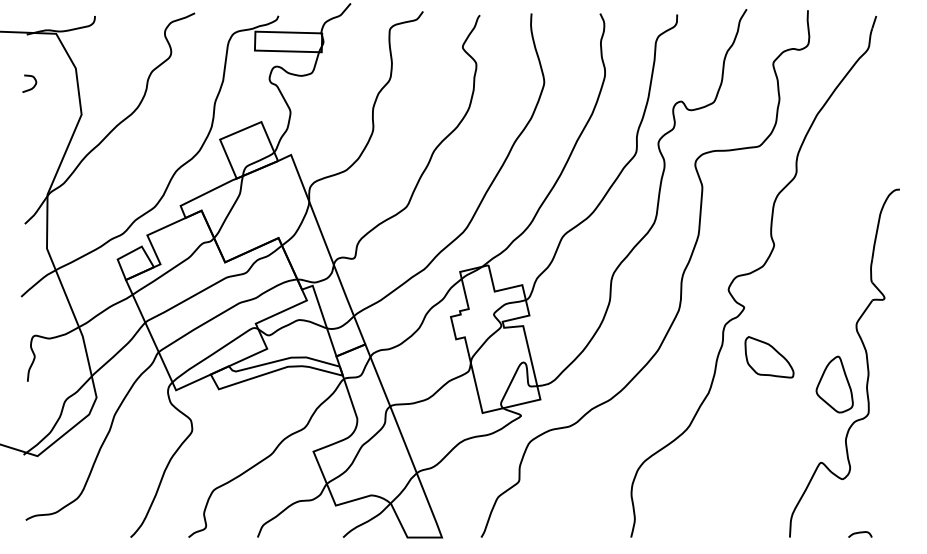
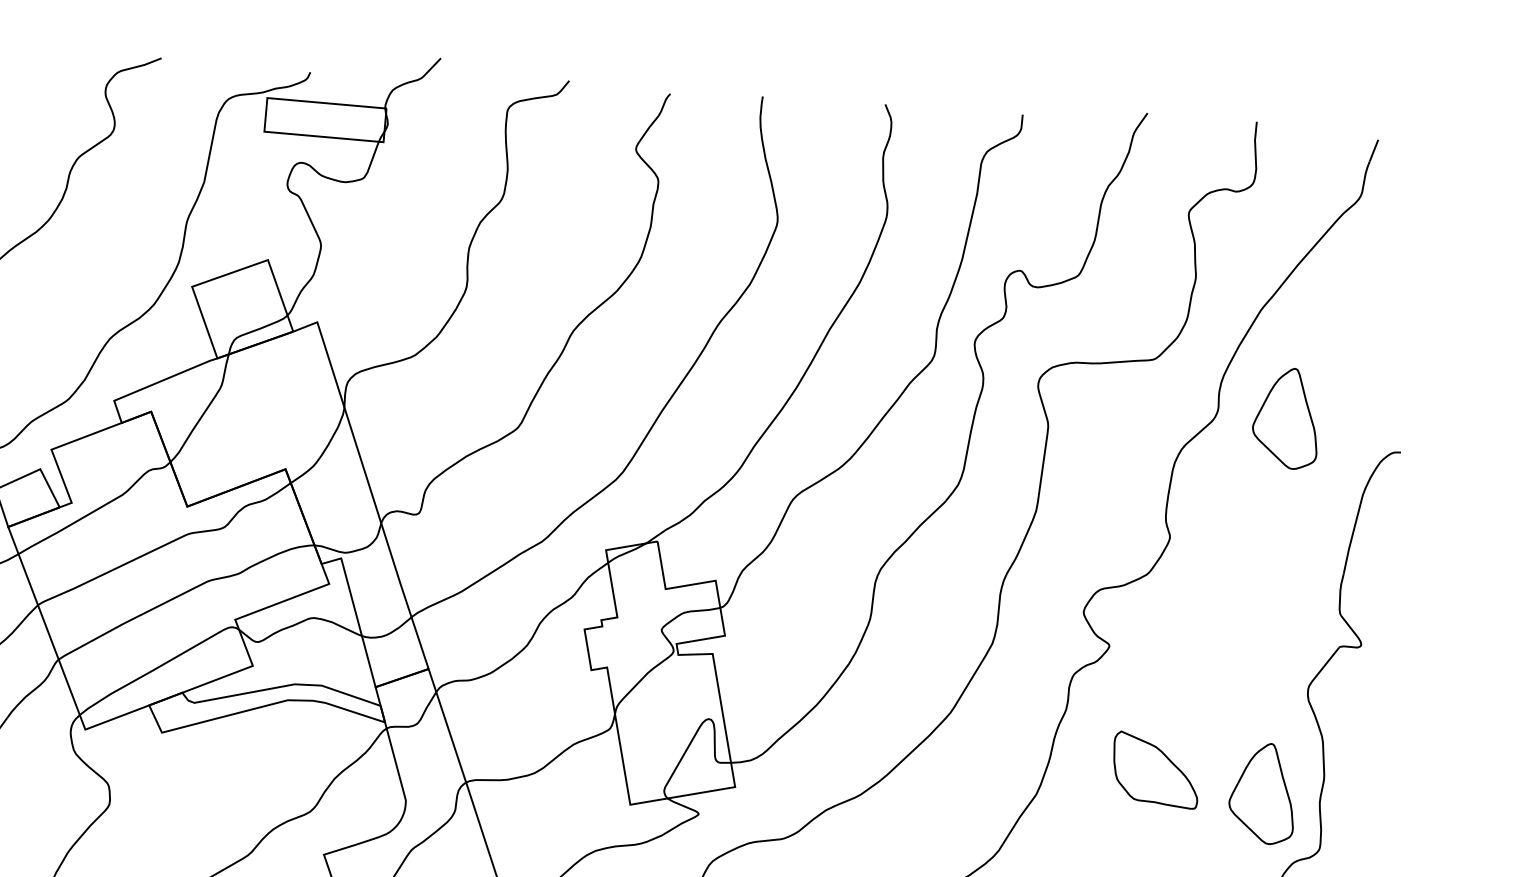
part: (834, 174) -> (1285, 418), added
part: (769, 357) -> (1155, 770), moved

